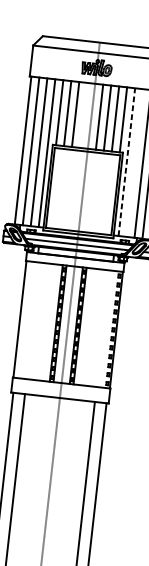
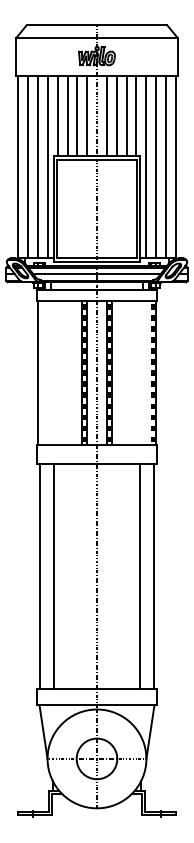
line: (83, 115) -> (87, 116), added
line: (127, 161) -> (146, 166), dashed -> solid
line: (135, 163) -> (156, 167), added

